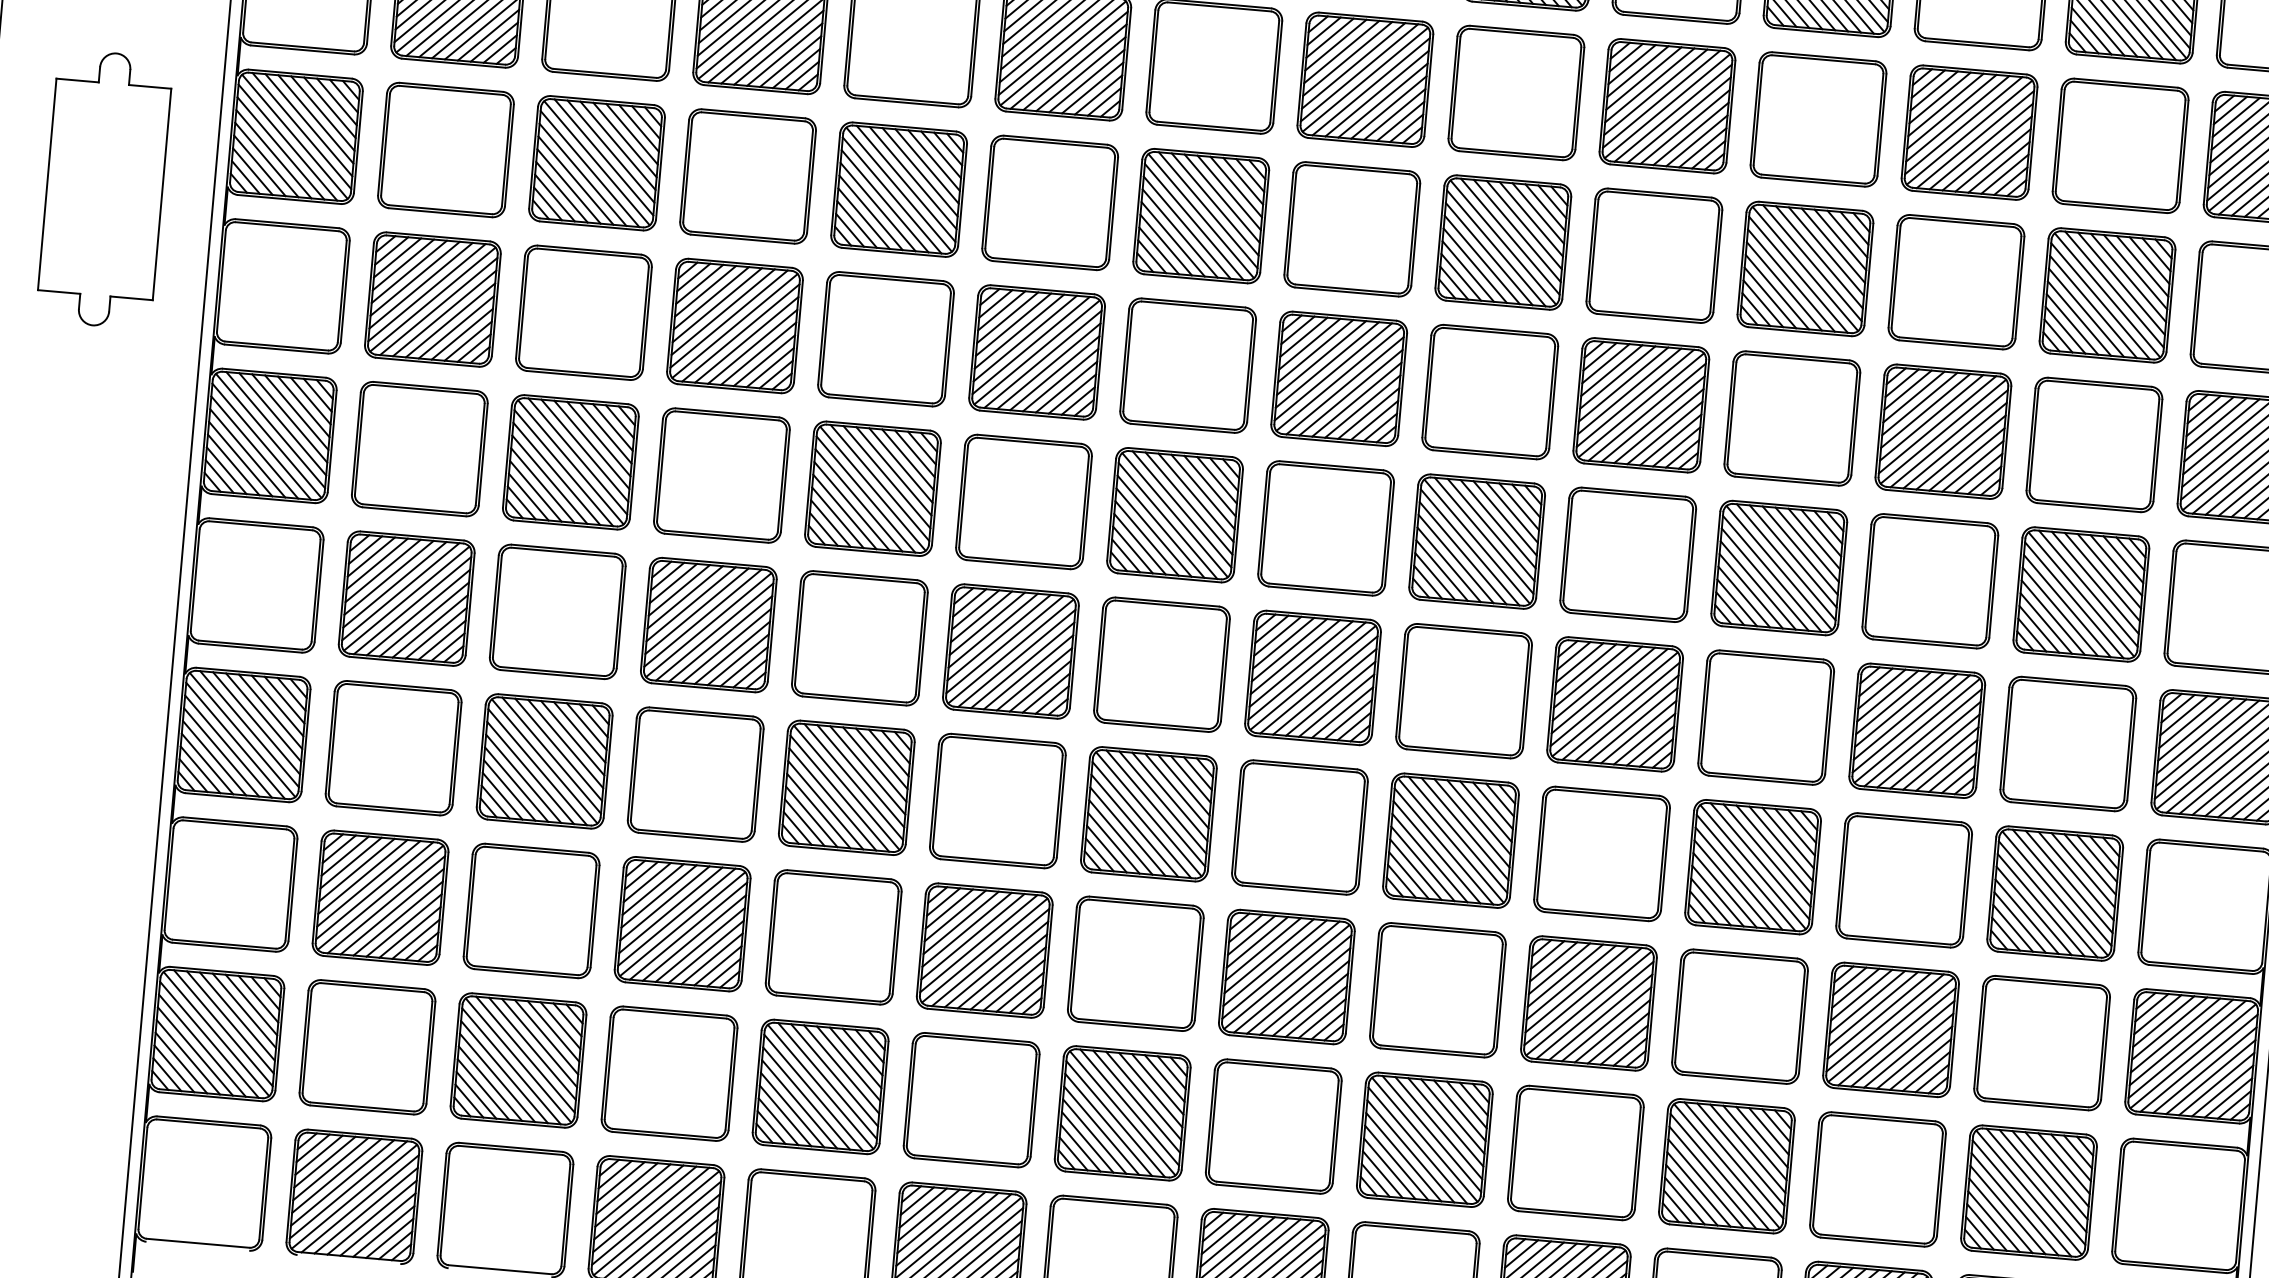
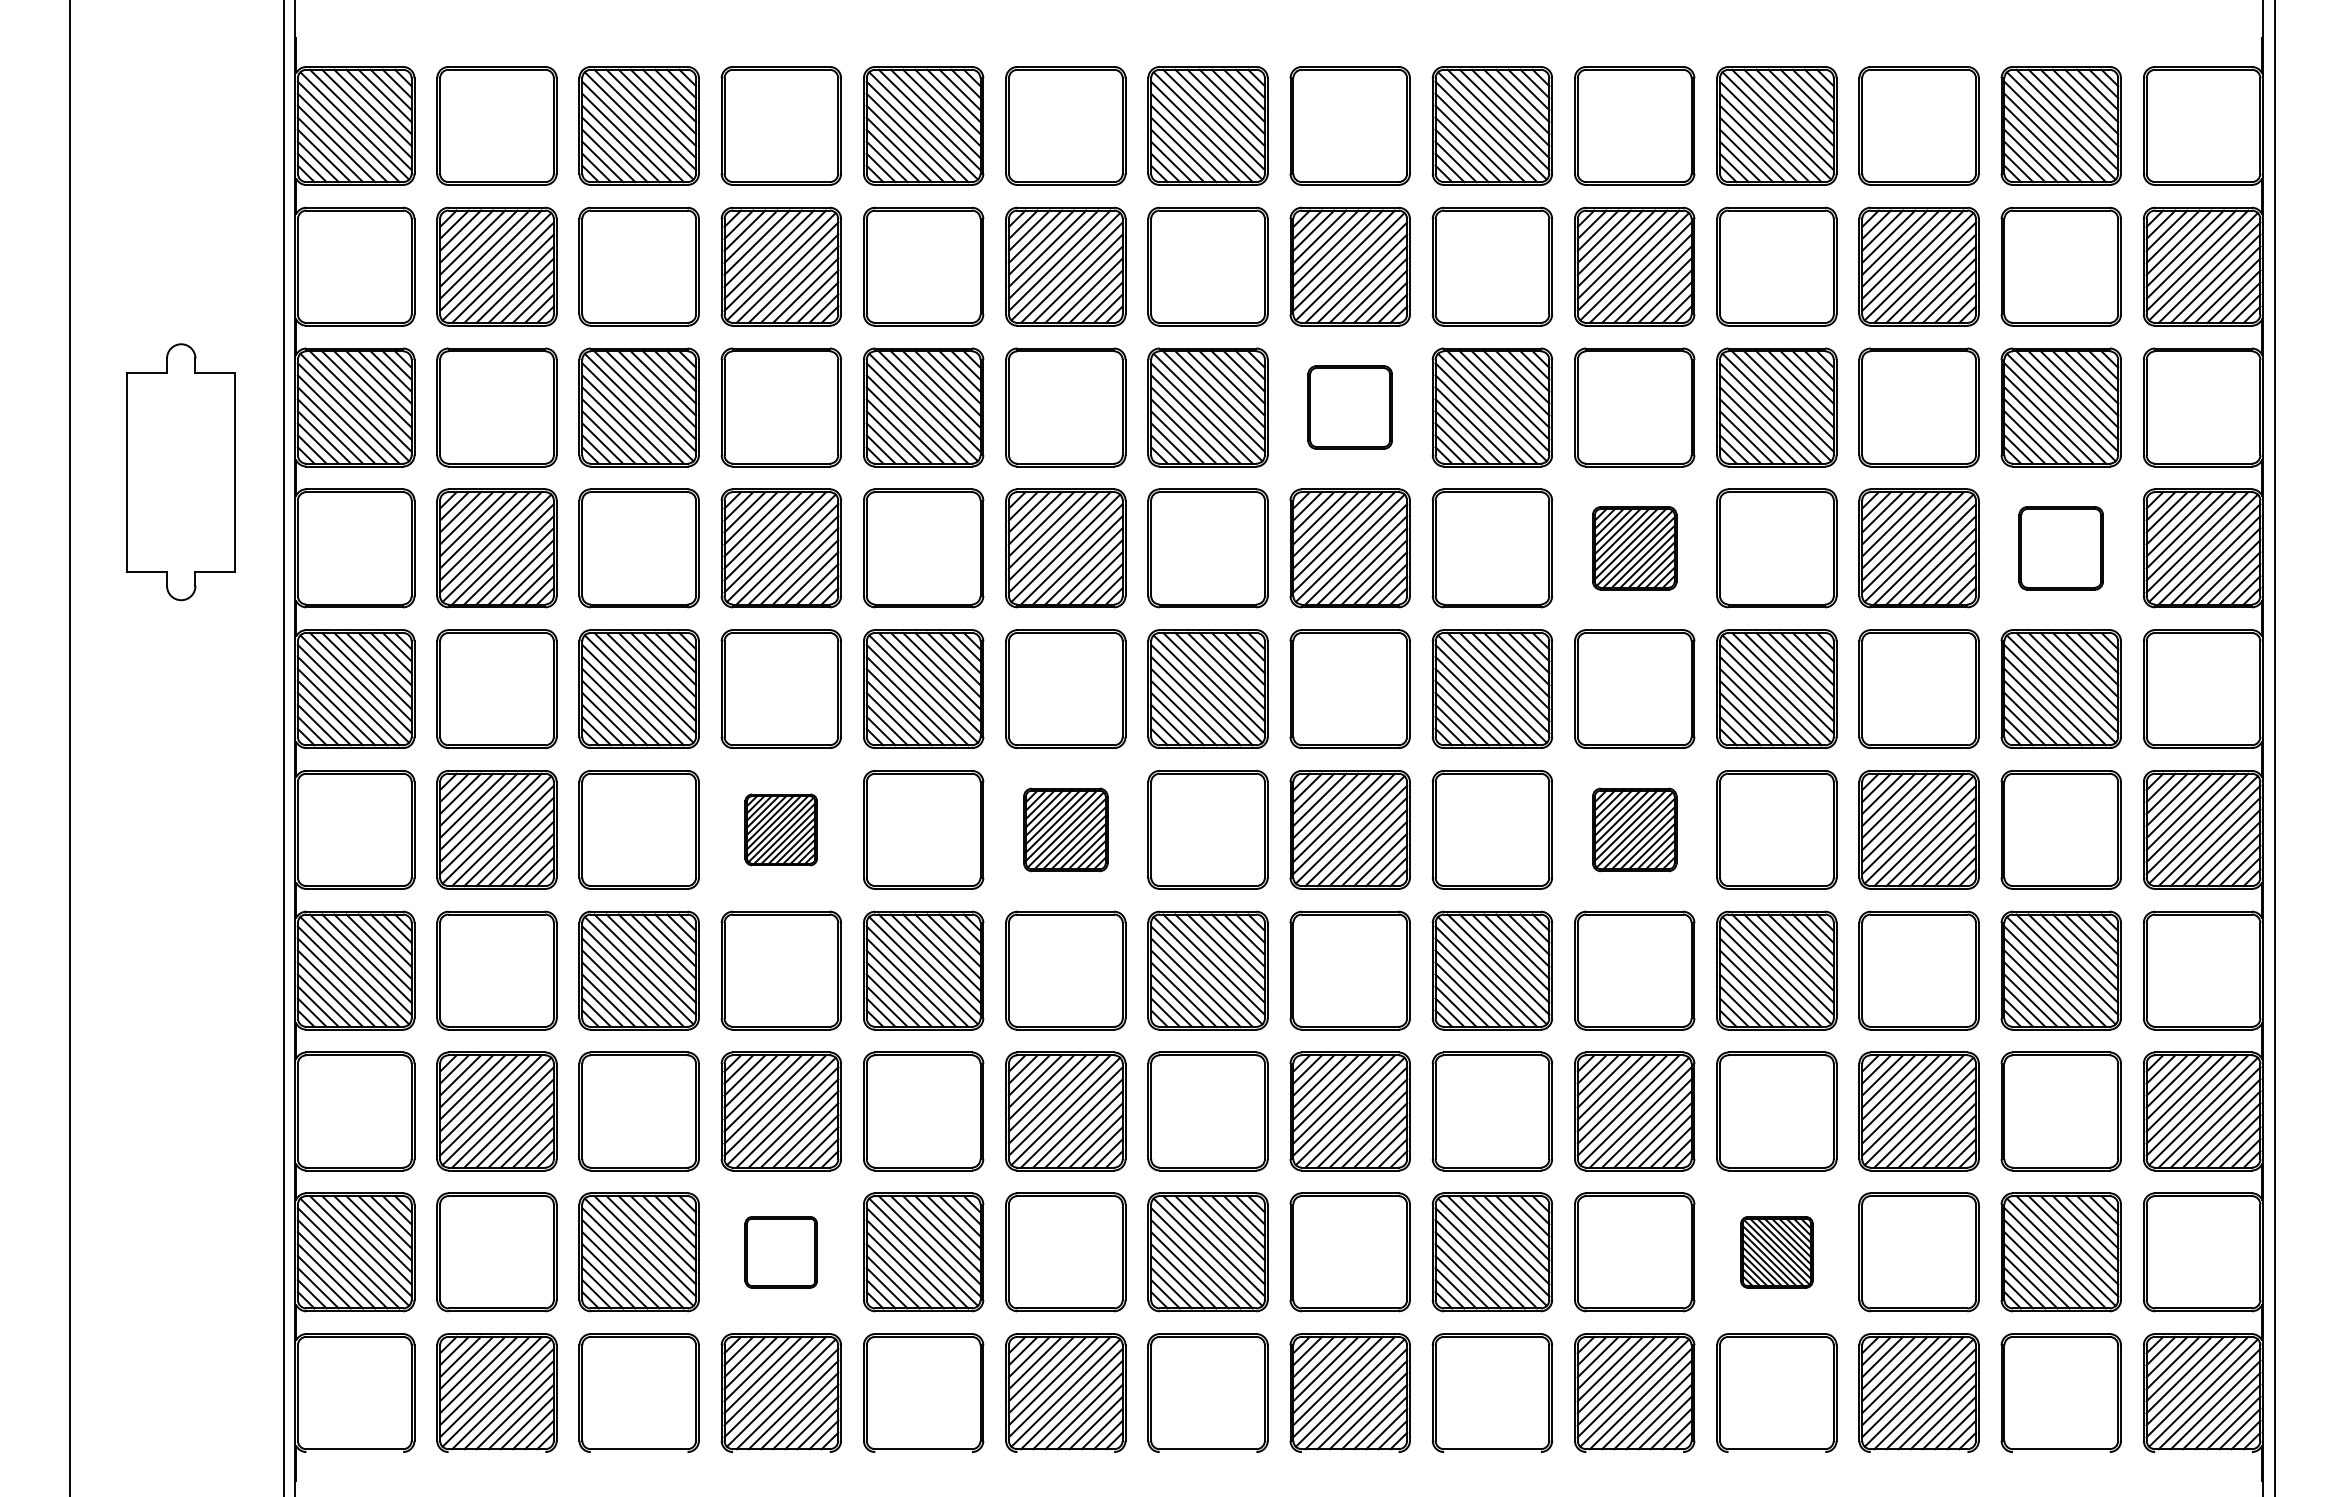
part: (1351, 229) -> (1349, 407), size x0.7
part: (1641, 405) -> (1634, 548), size x0.7
part: (2093, 445) -> (2060, 548), size x0.7
part: (707, 624) -> (780, 829), size x0.6
part: (1010, 651) -> (1065, 829), size x0.7
part: (1614, 703) -> (1634, 829), size x0.7
part: (668, 1073) -> (780, 1252), size x0.6
part: (1726, 1166) -> (1776, 1252), size x0.6

